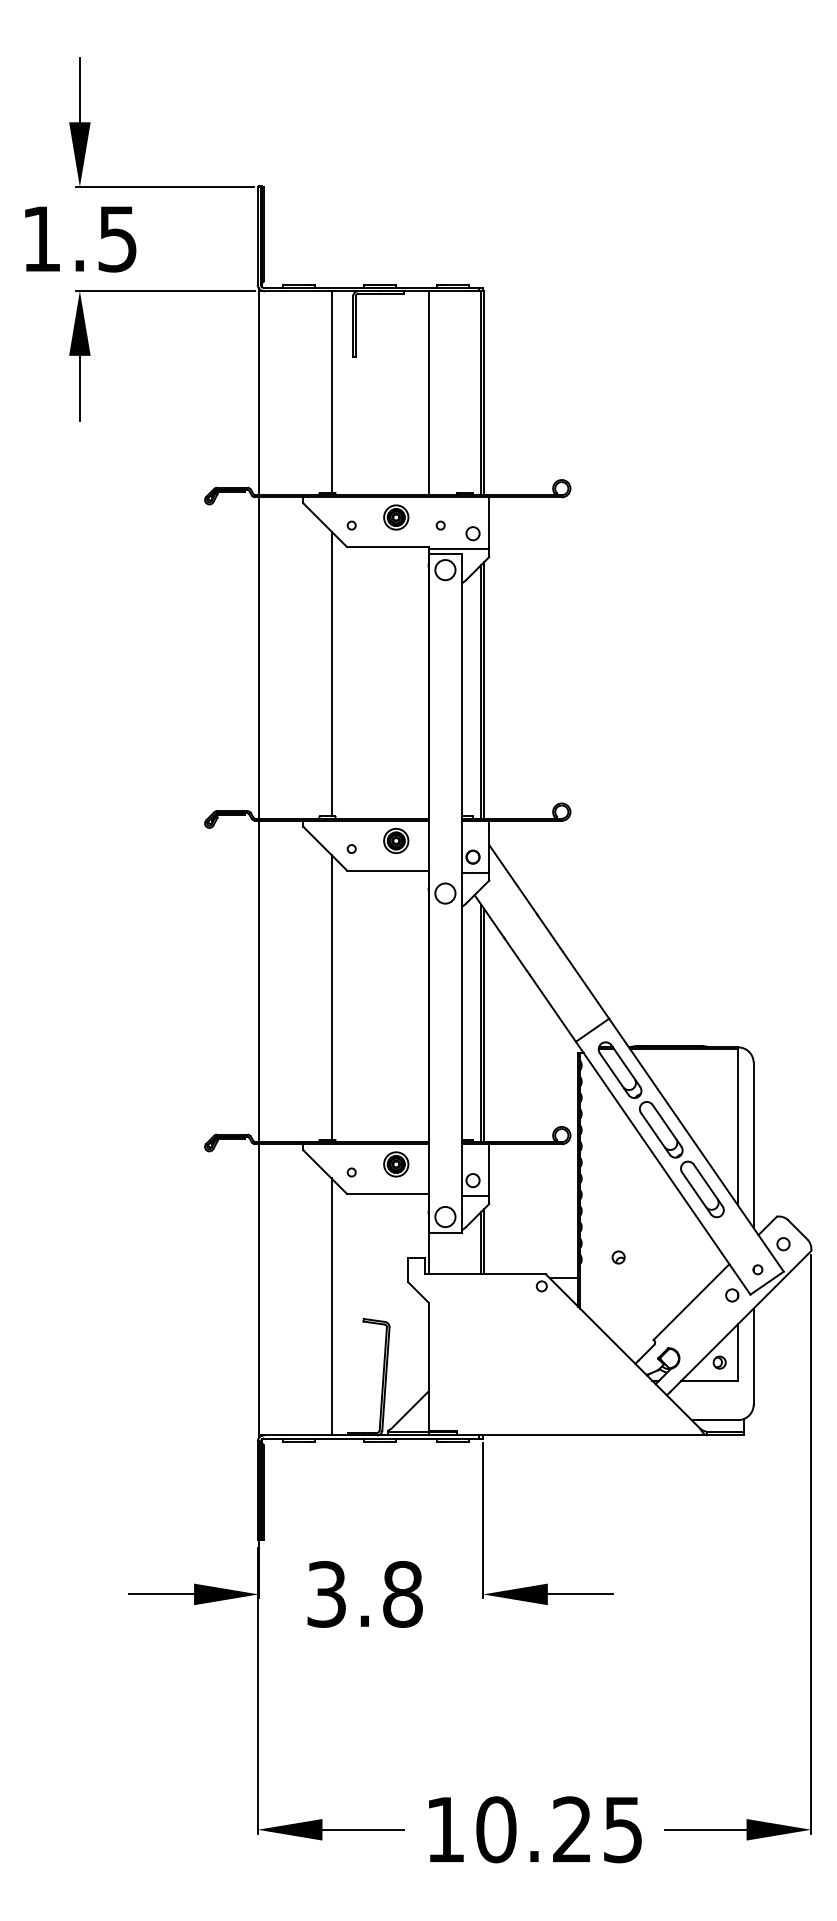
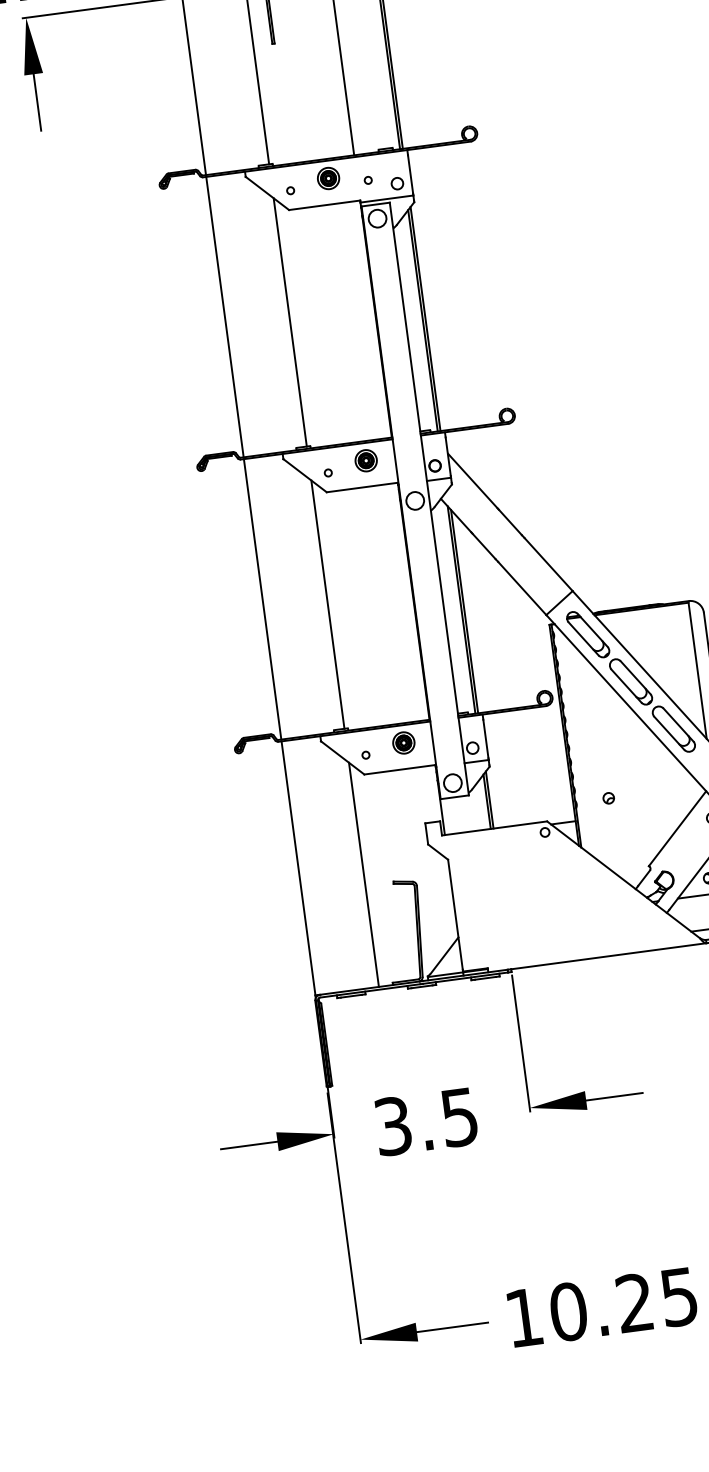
text: (402, 1594) -> (459, 1117), 3.8 -> 3.5

